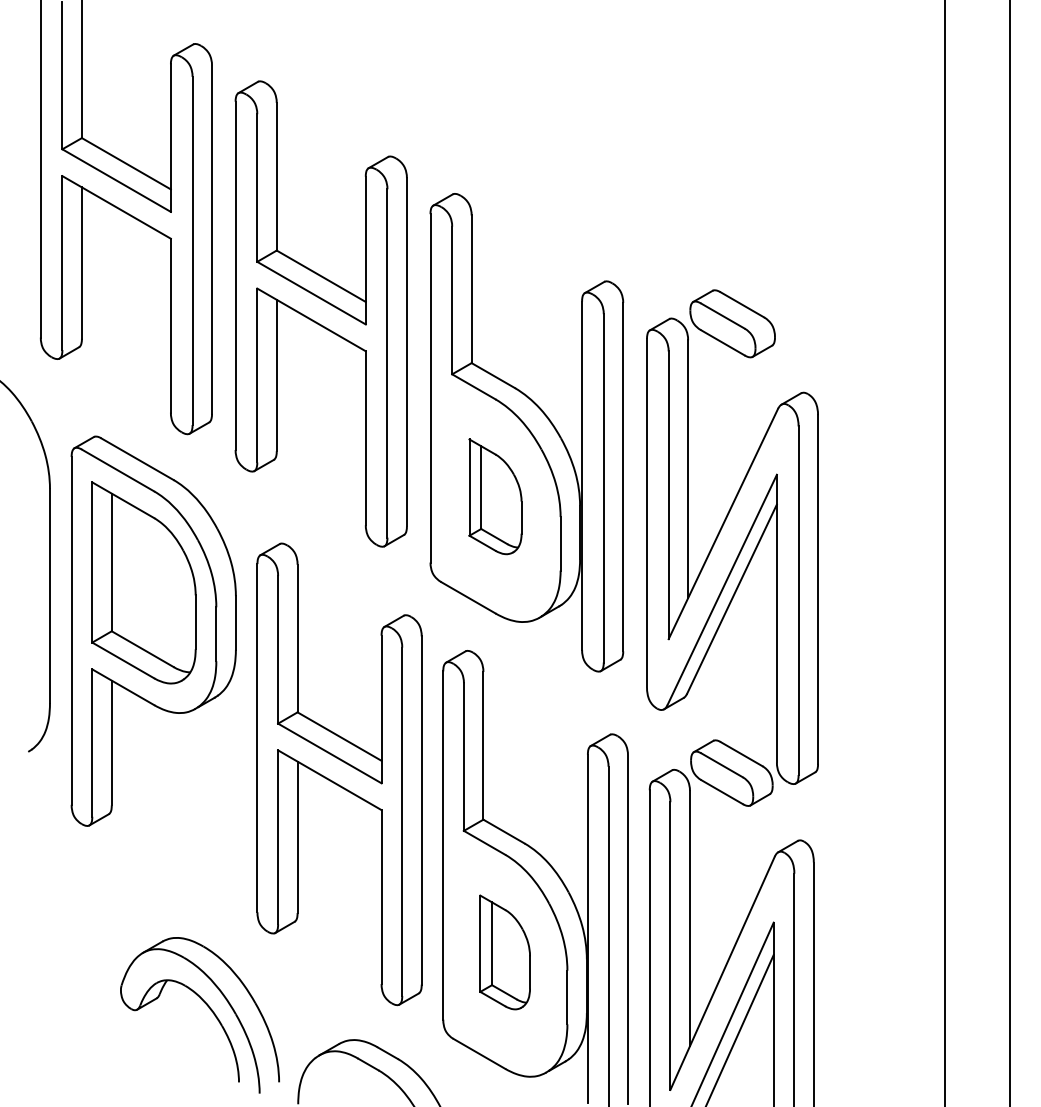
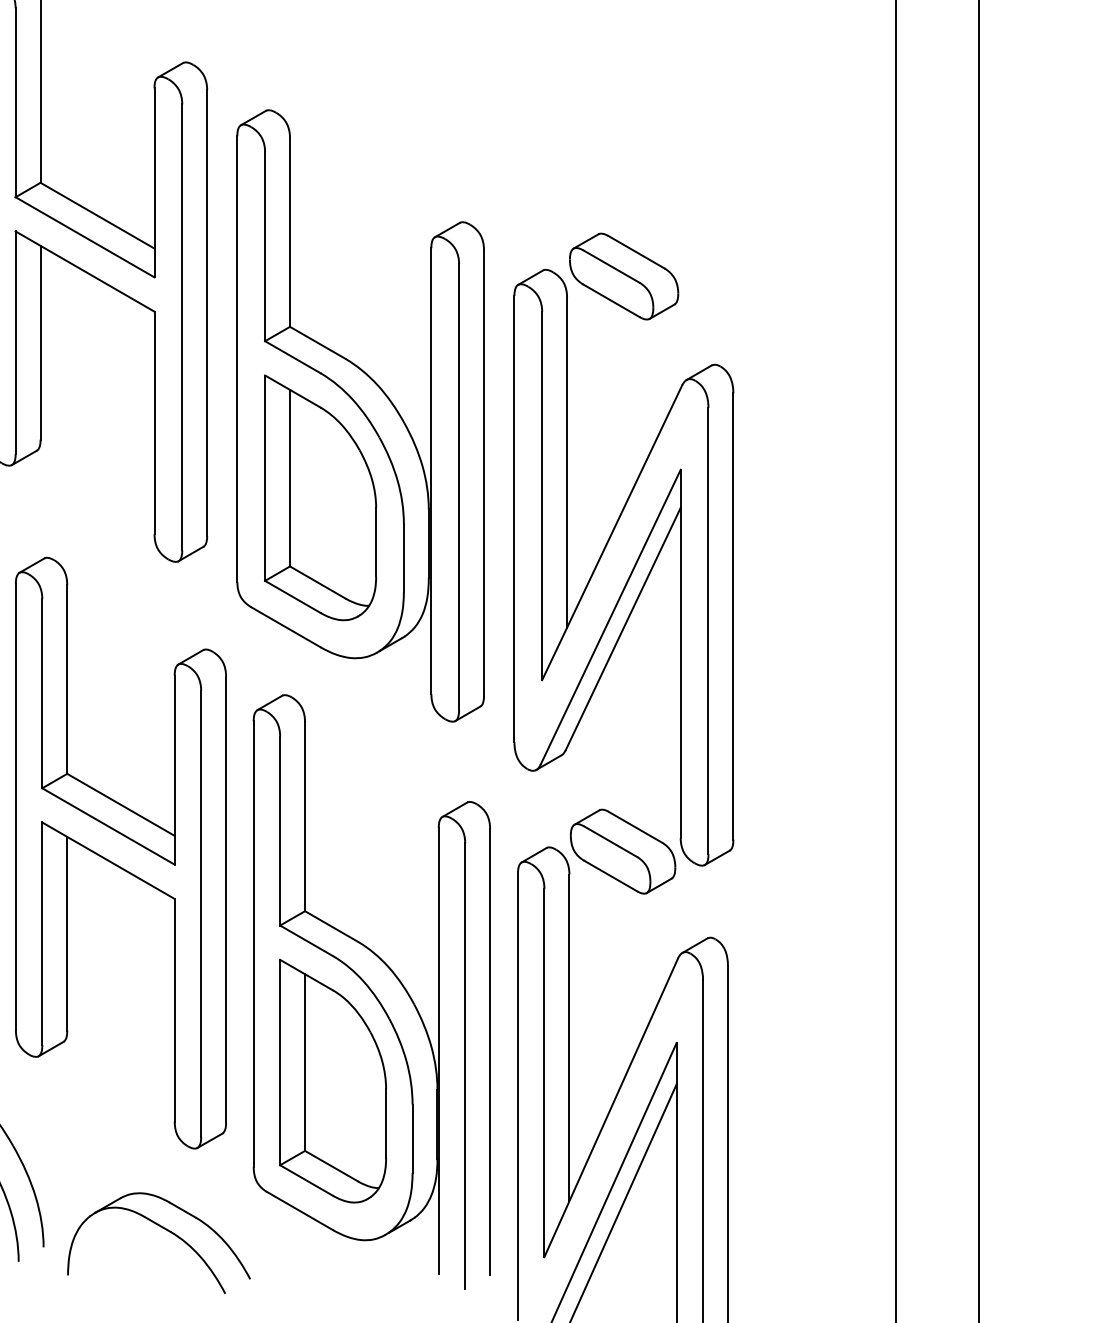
part: (495, 496) -> (320, 497), size x1.67
part: (504, 952) -> (332, 1081), size x1.67

